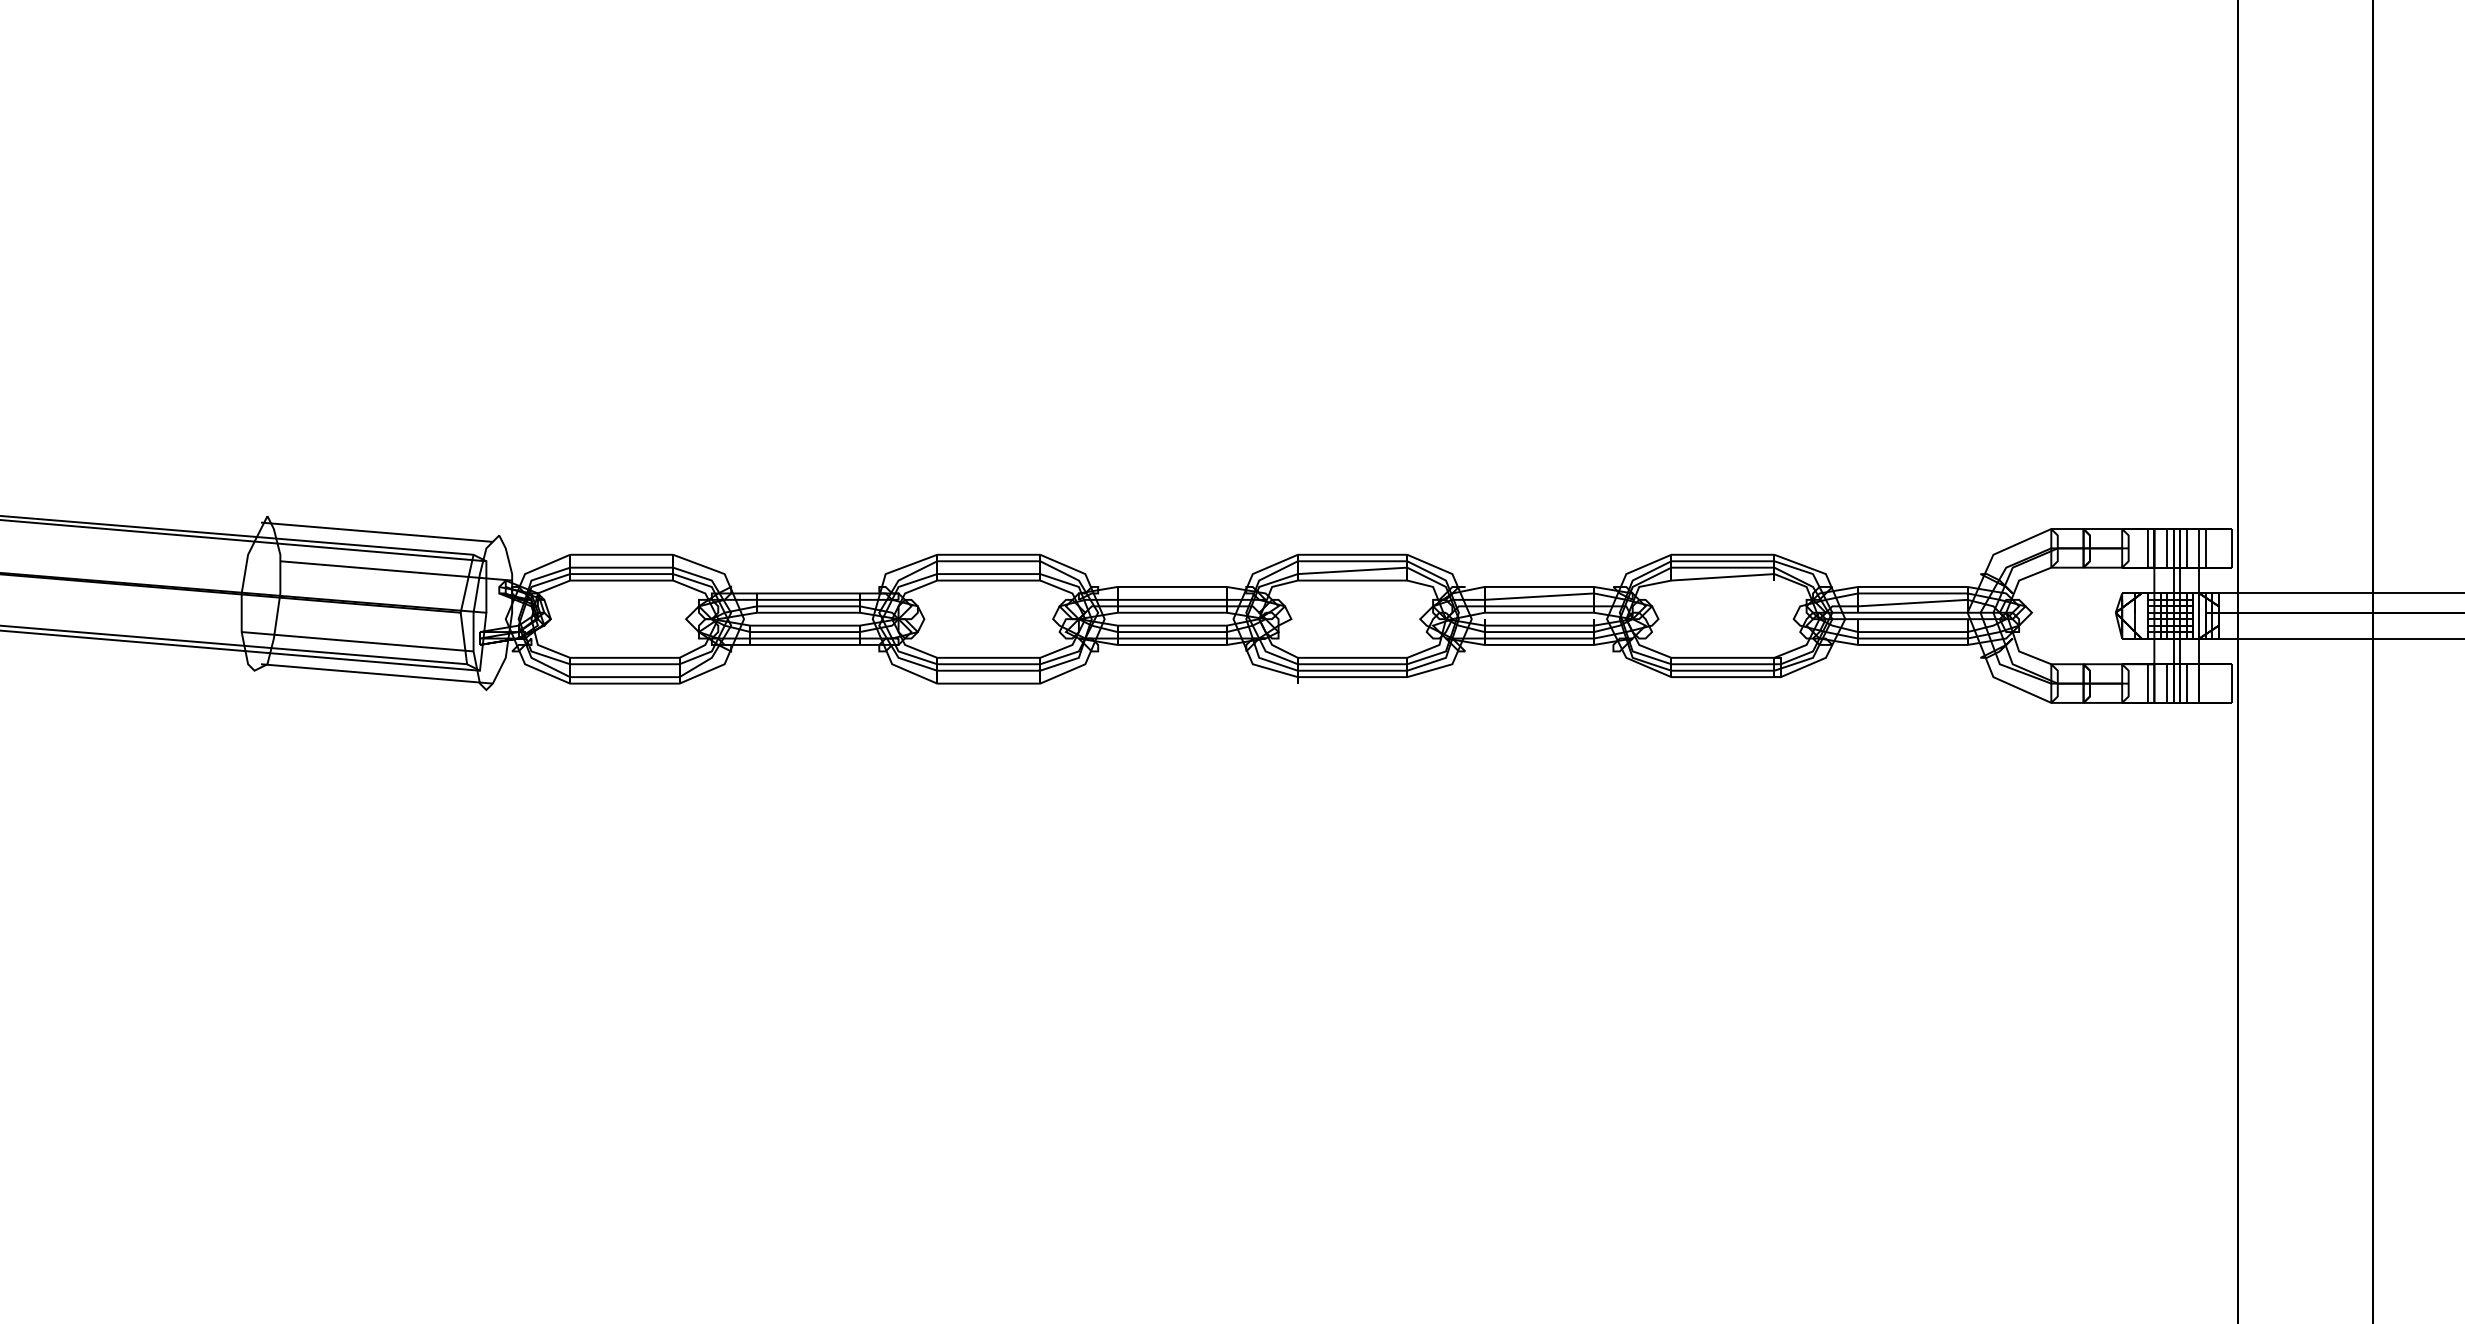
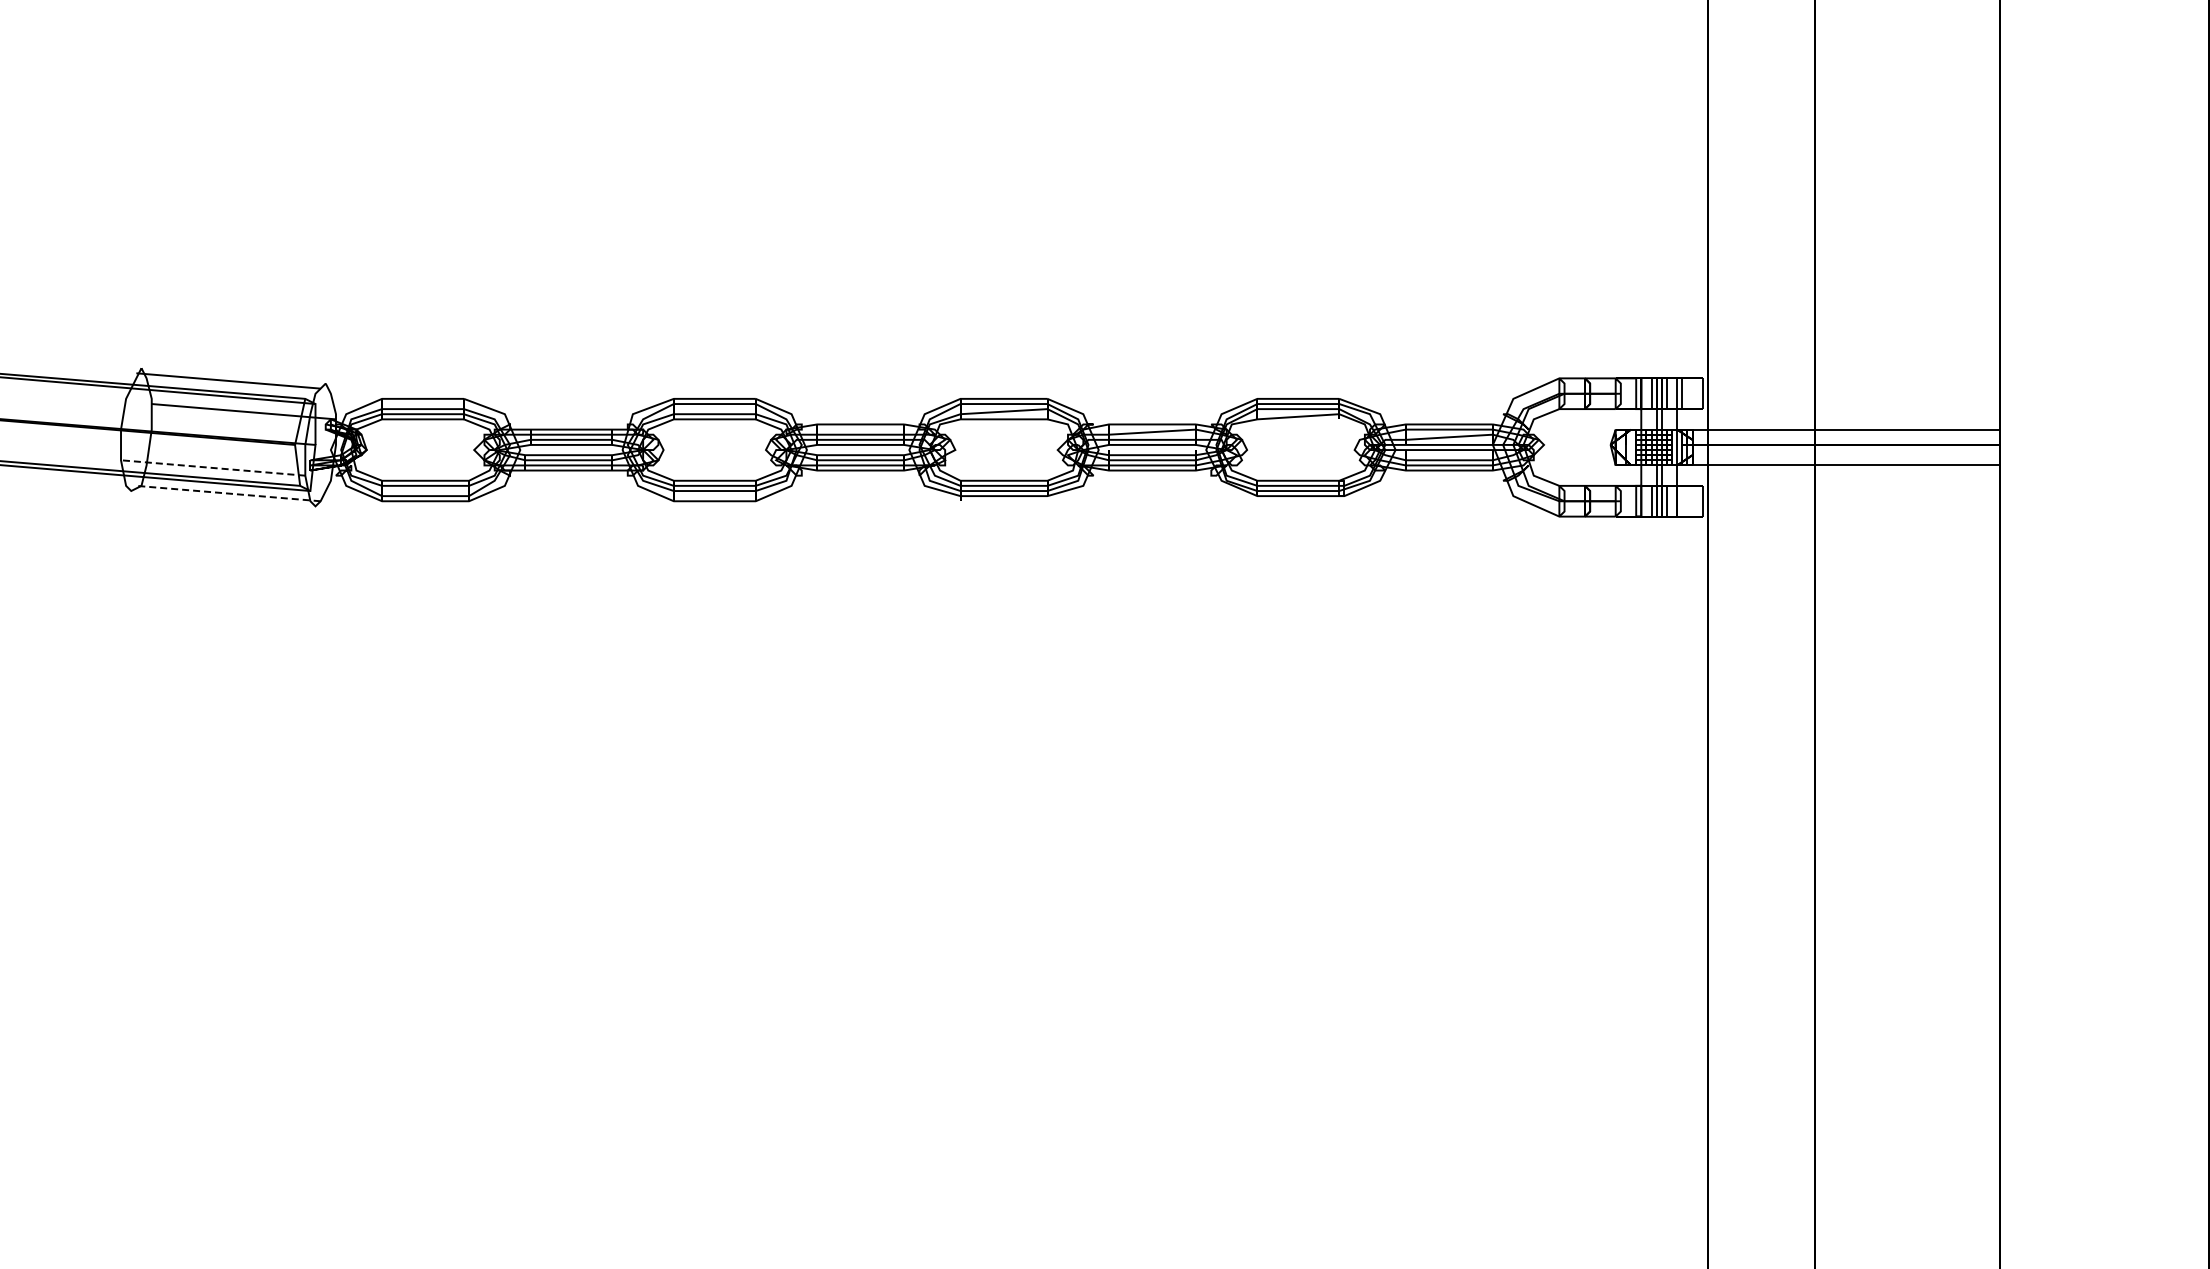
line: (356, 641) -> (212, 467), solid -> dashed
line: (376, 673) -> (228, 493), solid -> dashed

